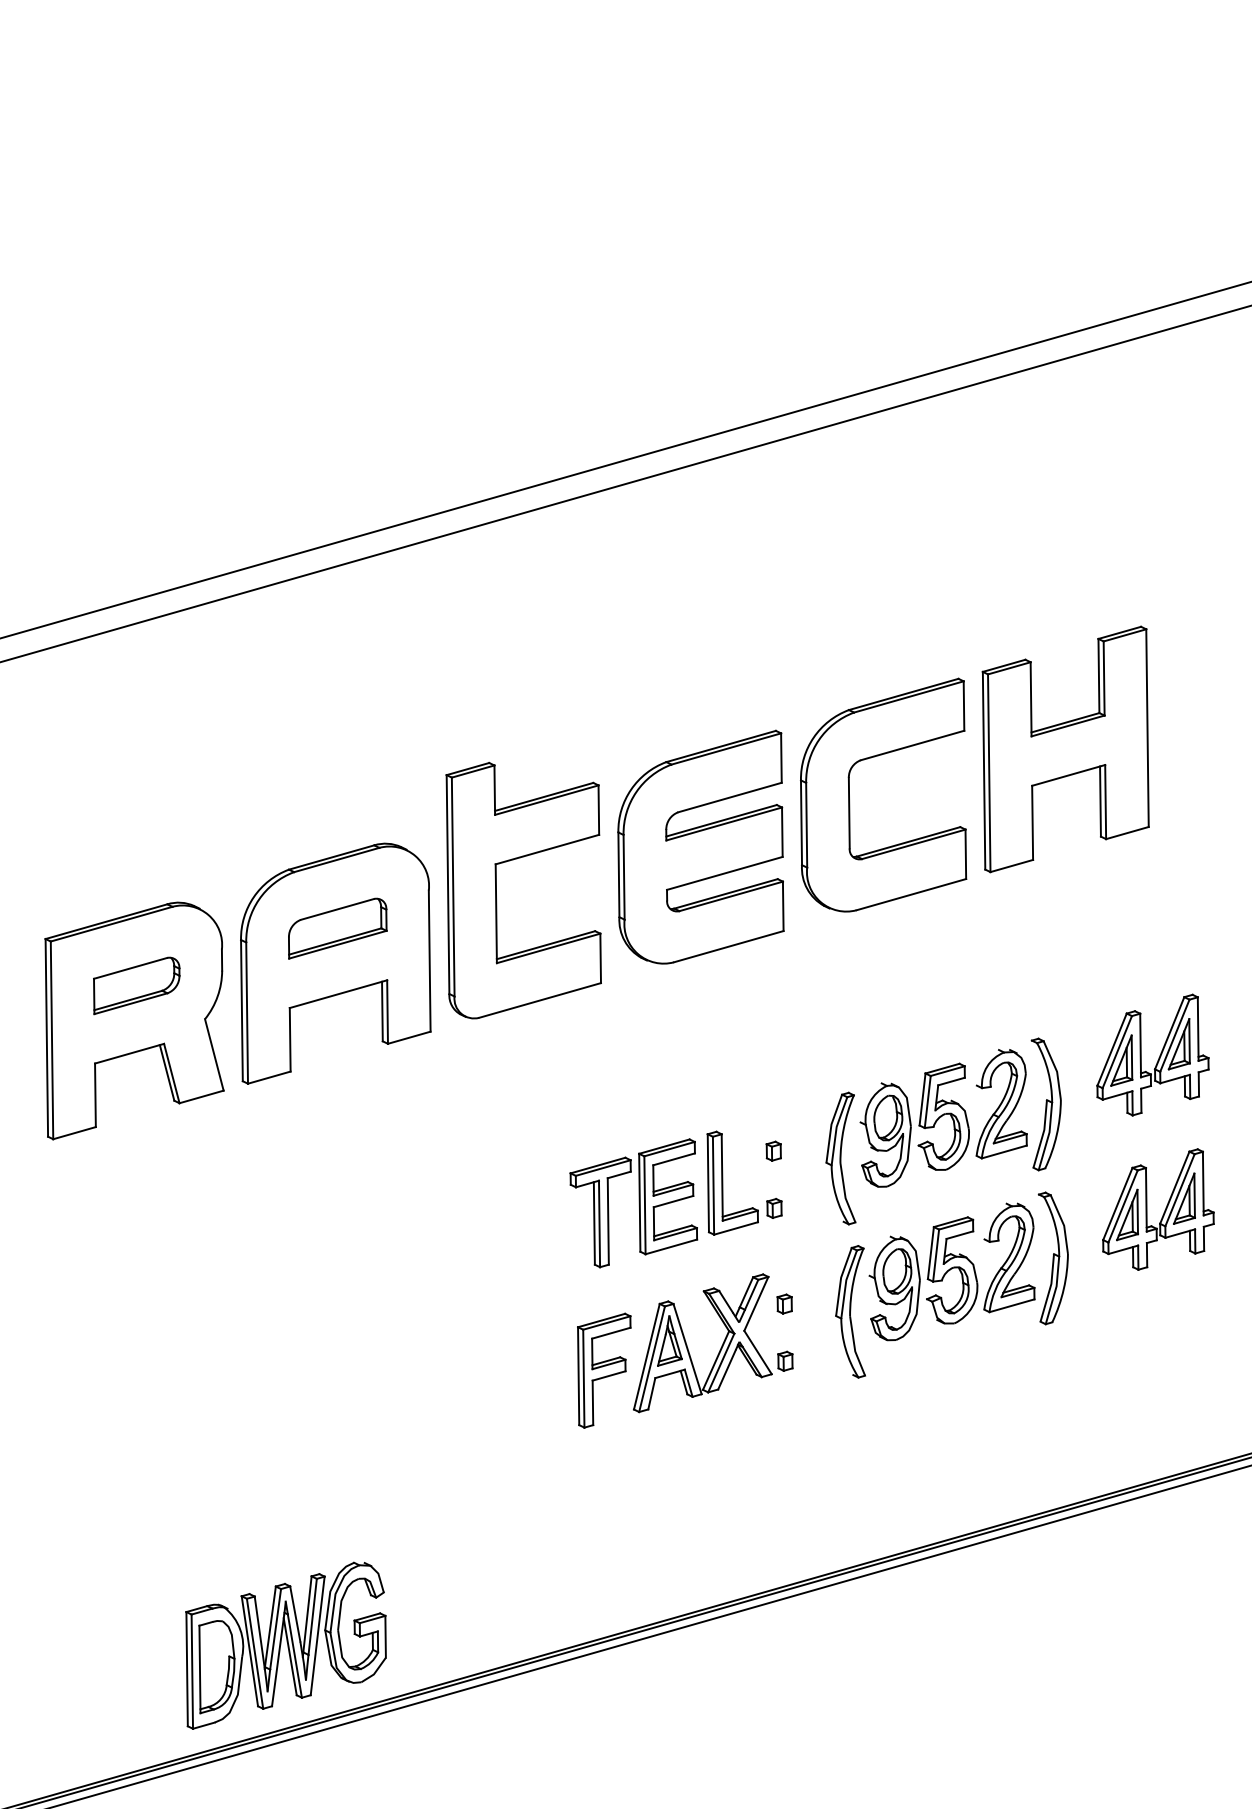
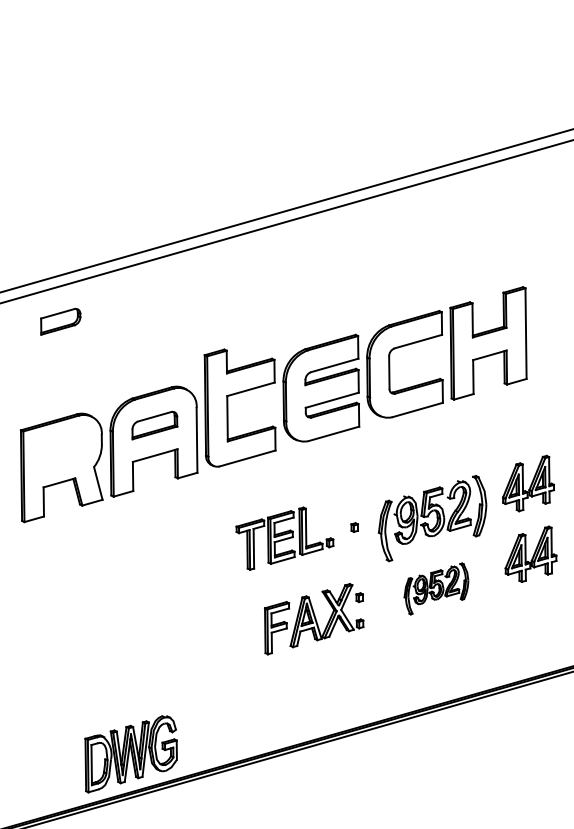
part: (136, 985) -> (60, 321), moved
part: (675, 1199) -> (284, 538), moved
part: (952, 1284) -> (436, 588), size x0.6

